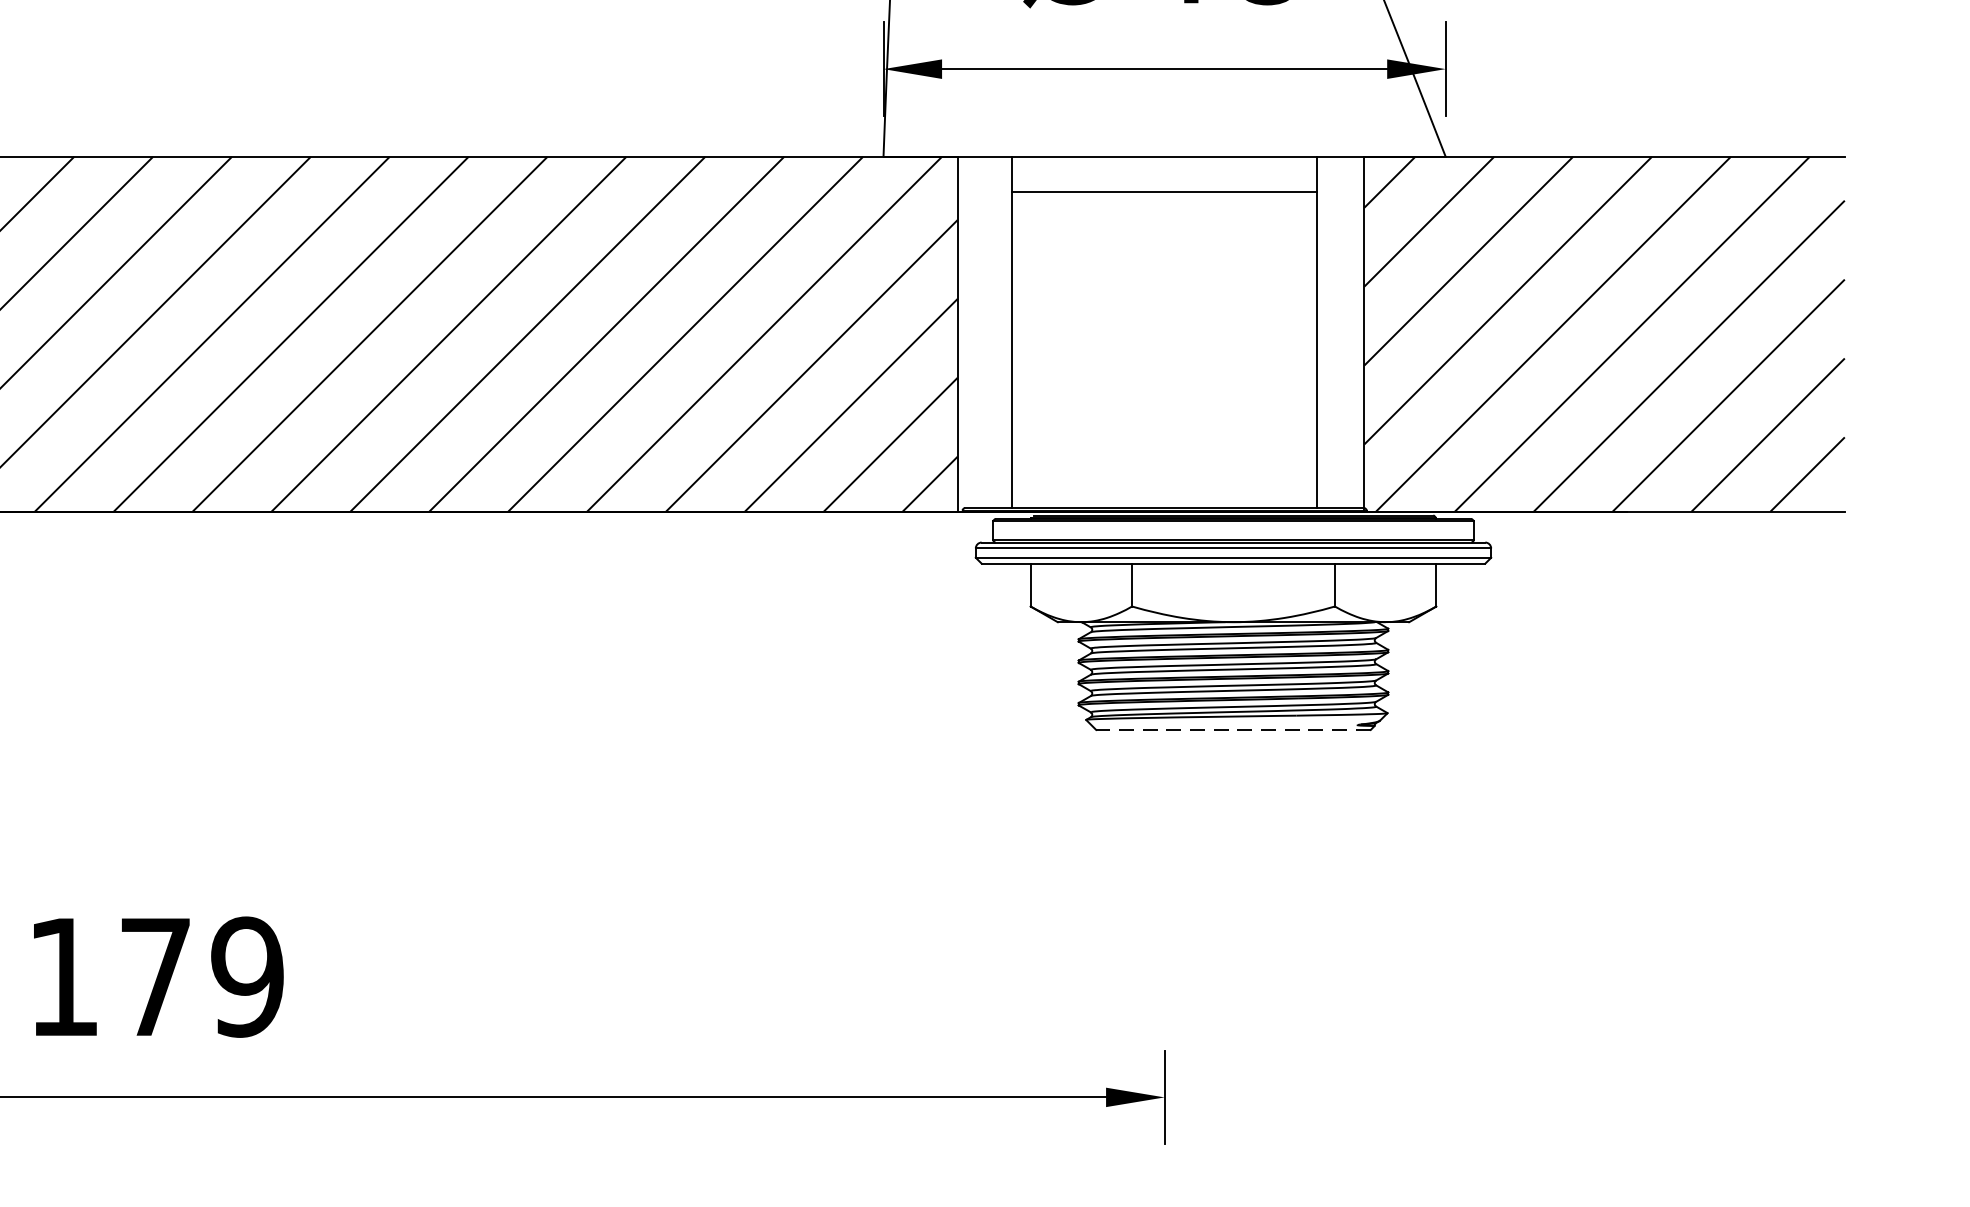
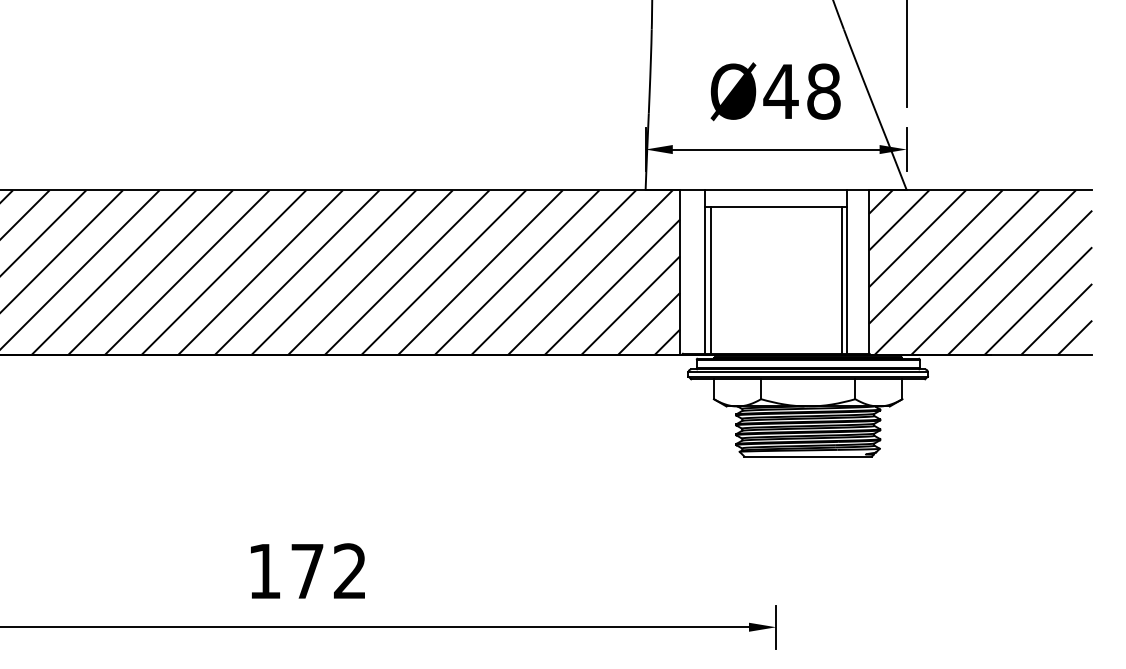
line: (1023, 348) -> (710, 279), added
line: (1305, 348) -> (841, 279), added
line: (1234, 729) -> (808, 456), dashed -> solid
text: (246, 977) -> (349, 571), 179 -> 172

